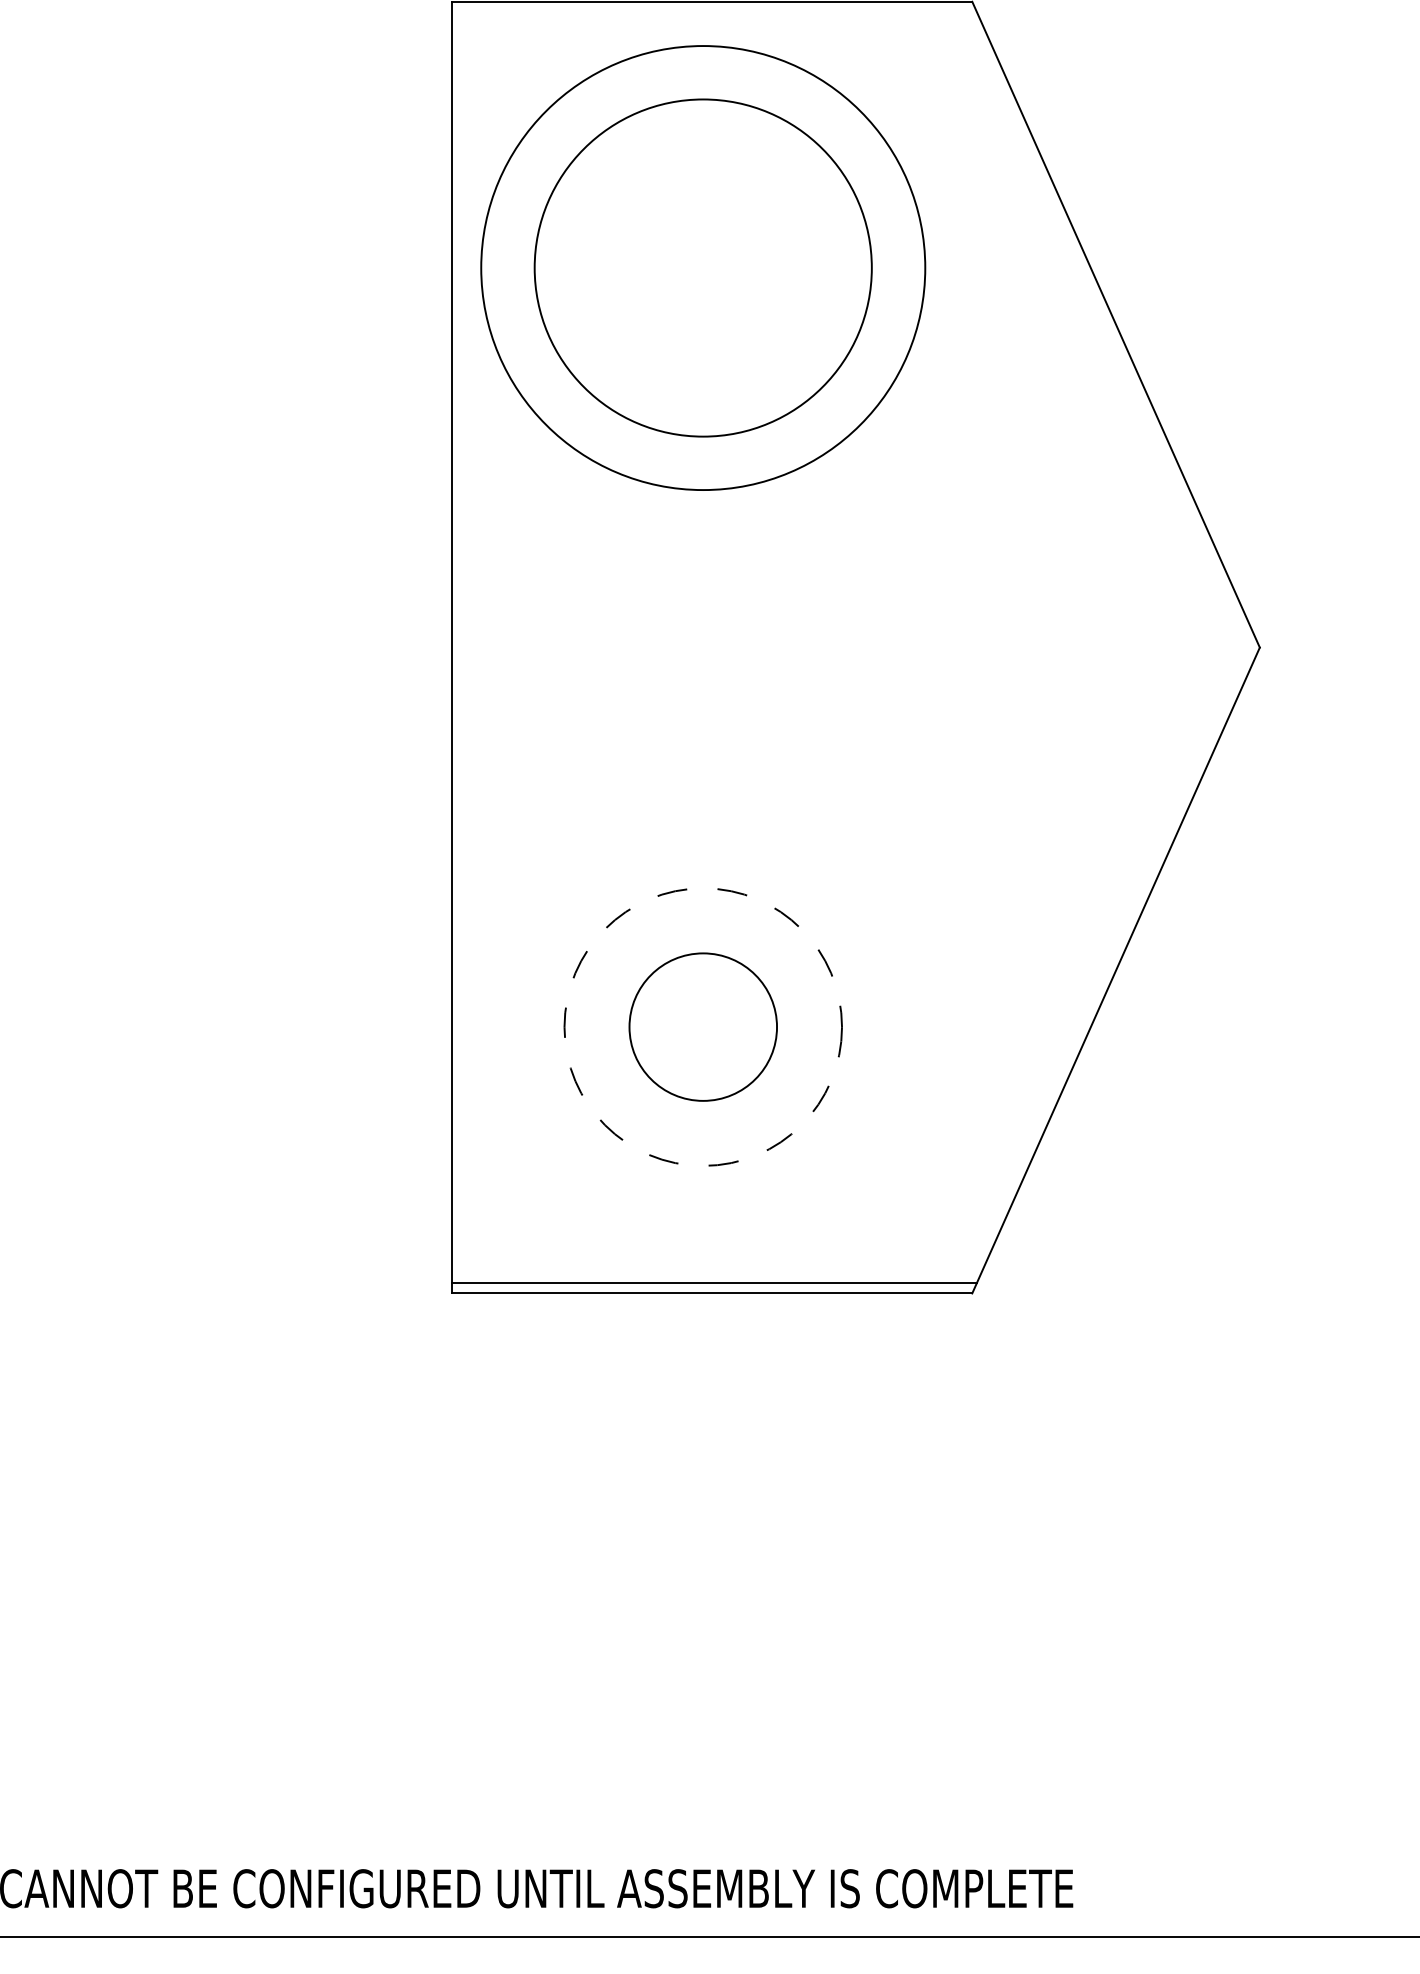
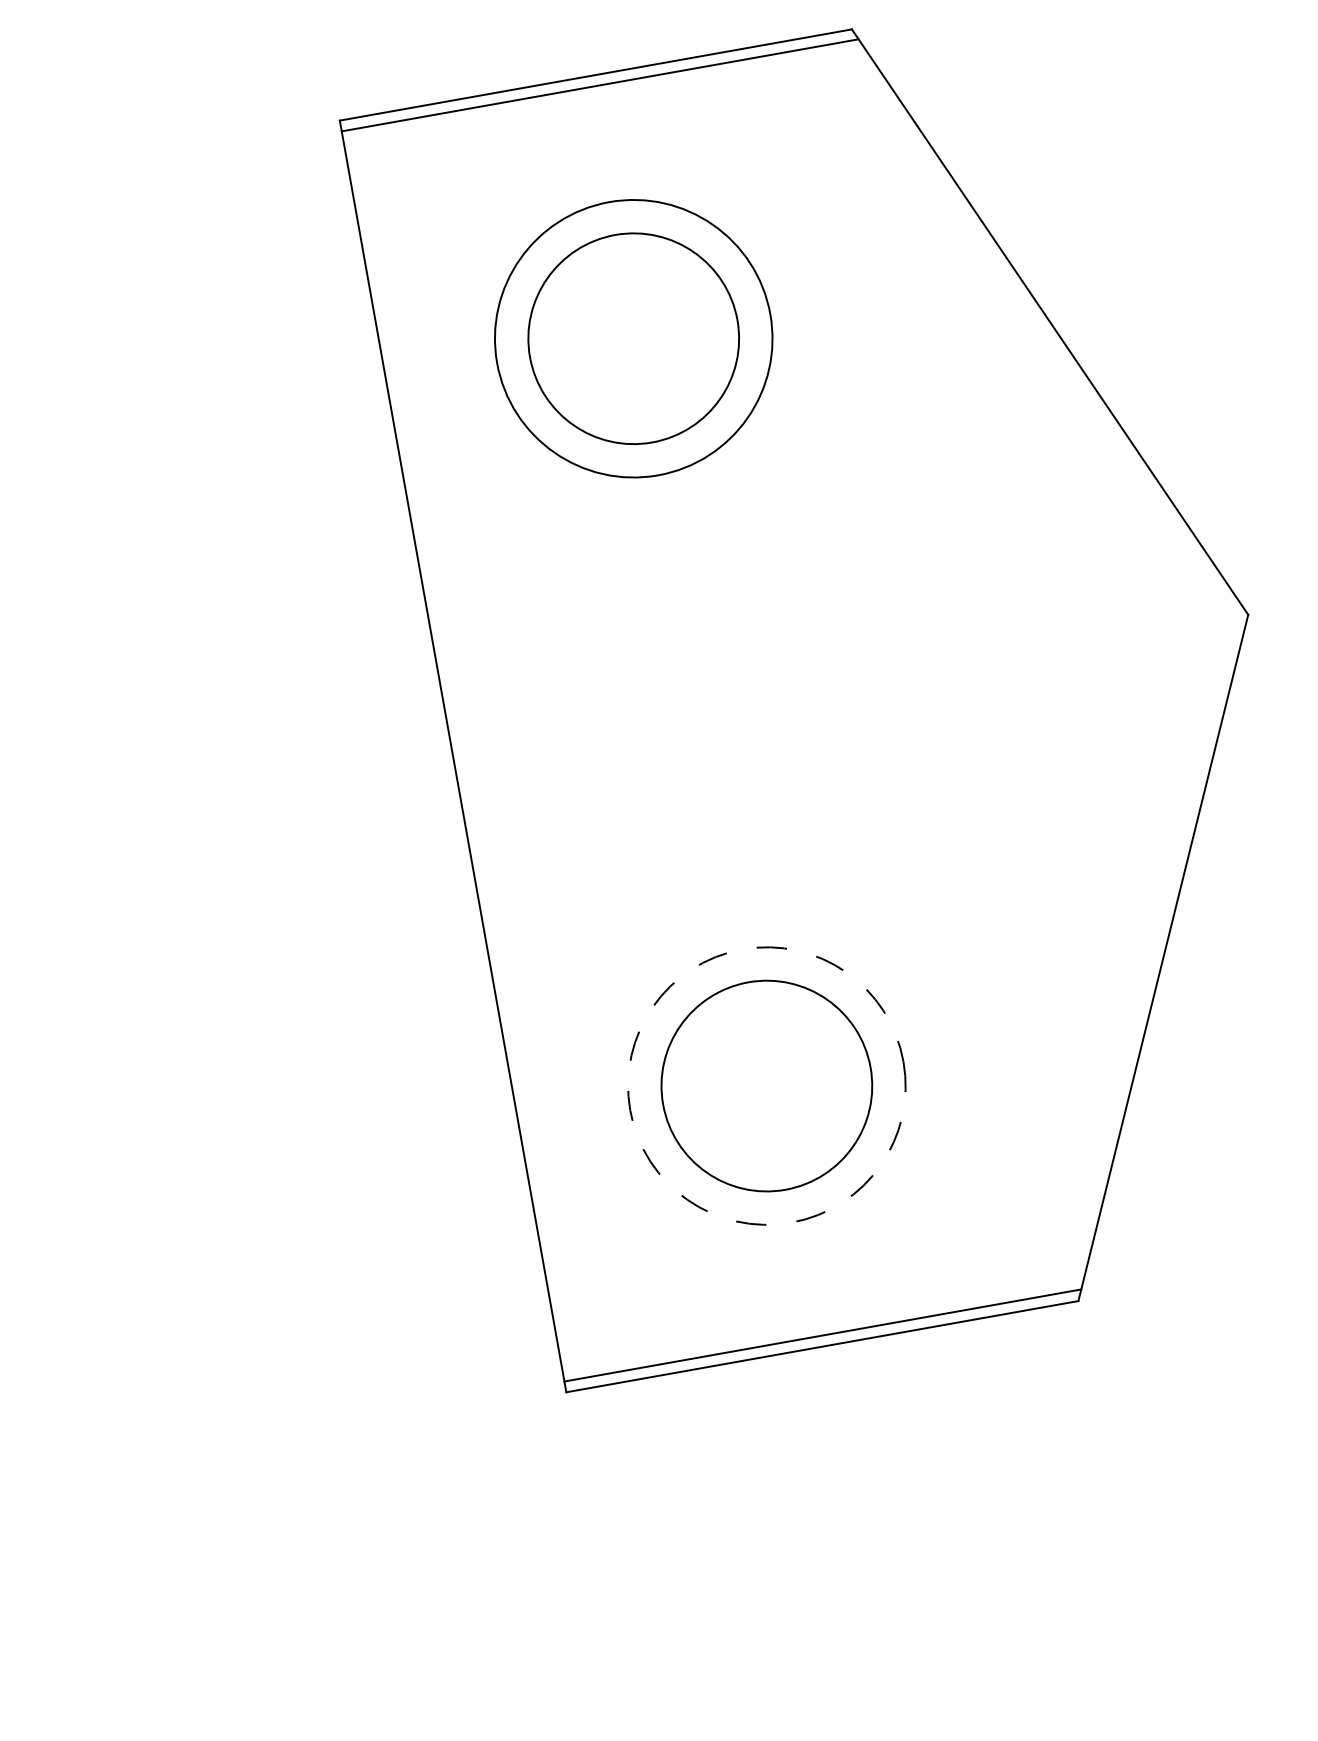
line: (714, 12) -> (599, 85), added
circle: (702, 267) -> (632, 338), size x0.62
circle: (703, 267) -> (633, 338), size x0.62
circle: (702, 1026) -> (766, 1085), size x1.43

